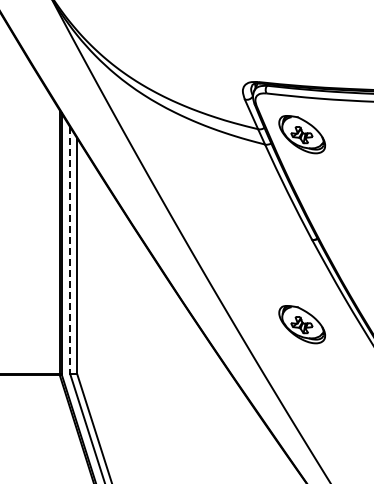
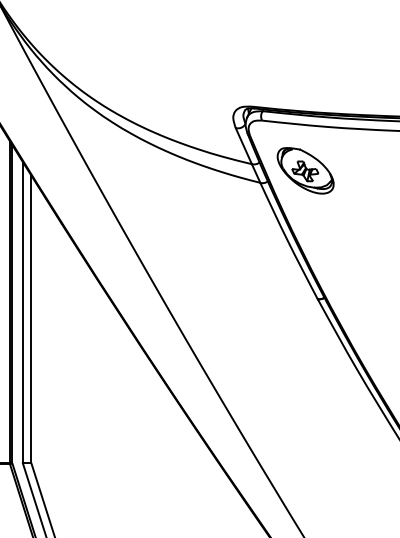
line: (70, 250) -> (23, 312), dashed -> solid
part: (302, 324) -> (306, 402), removed

